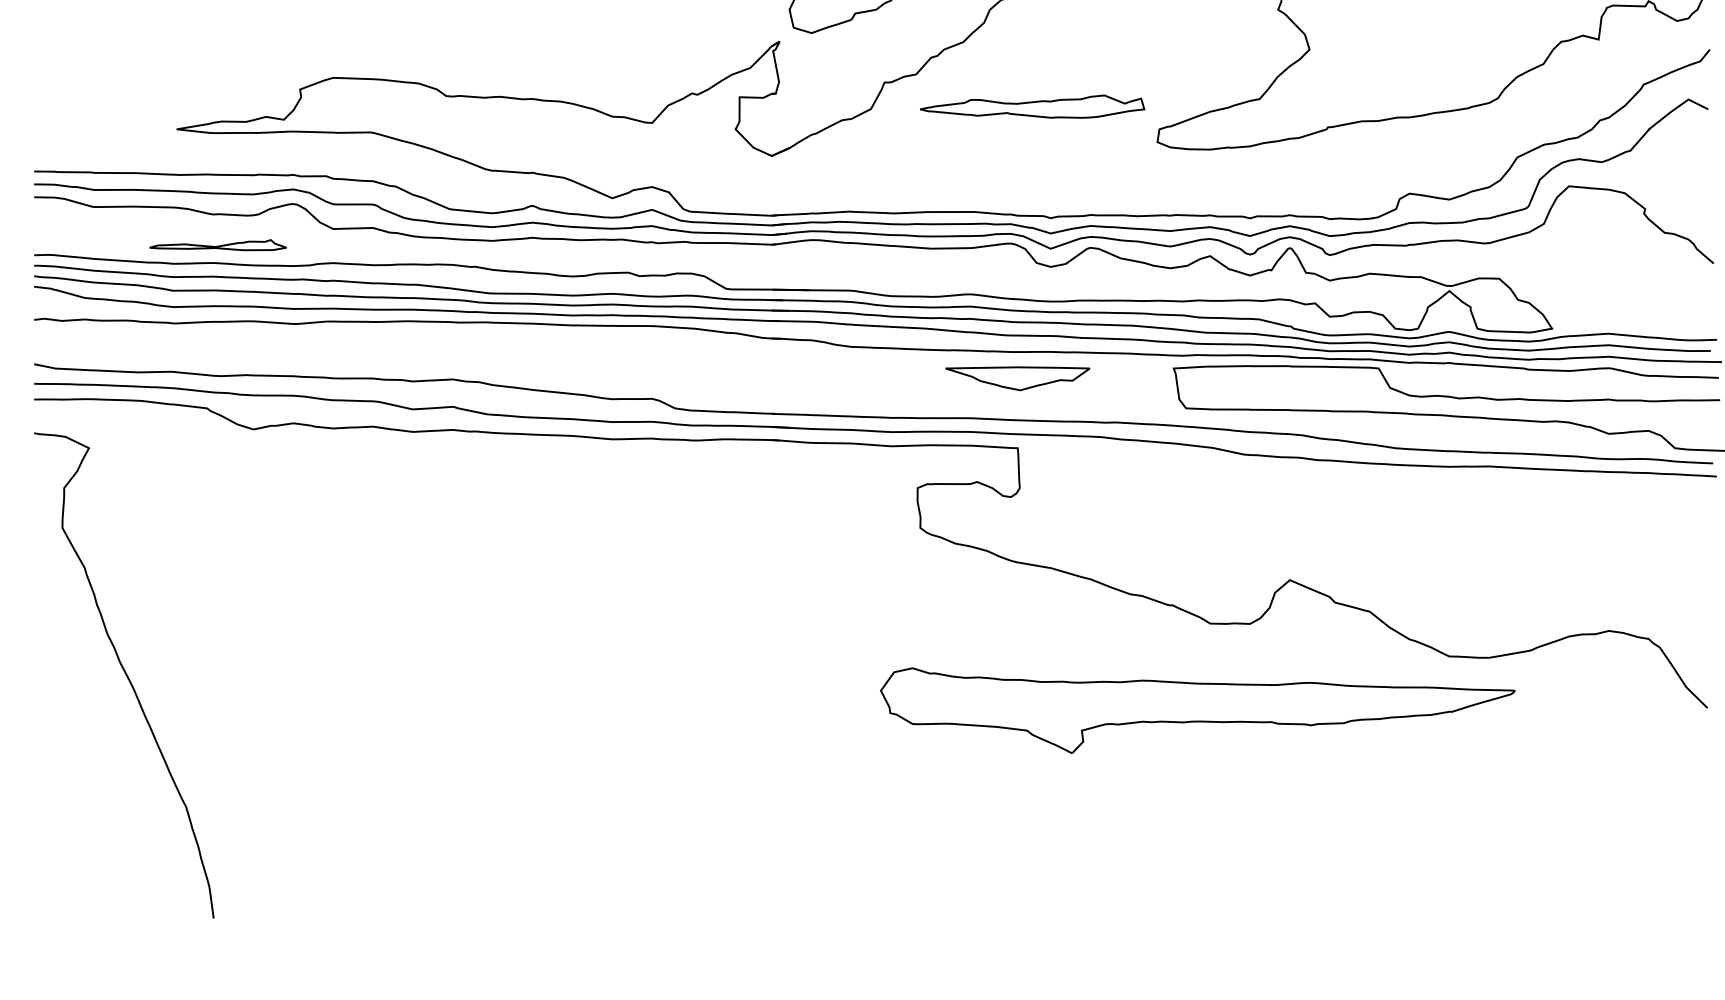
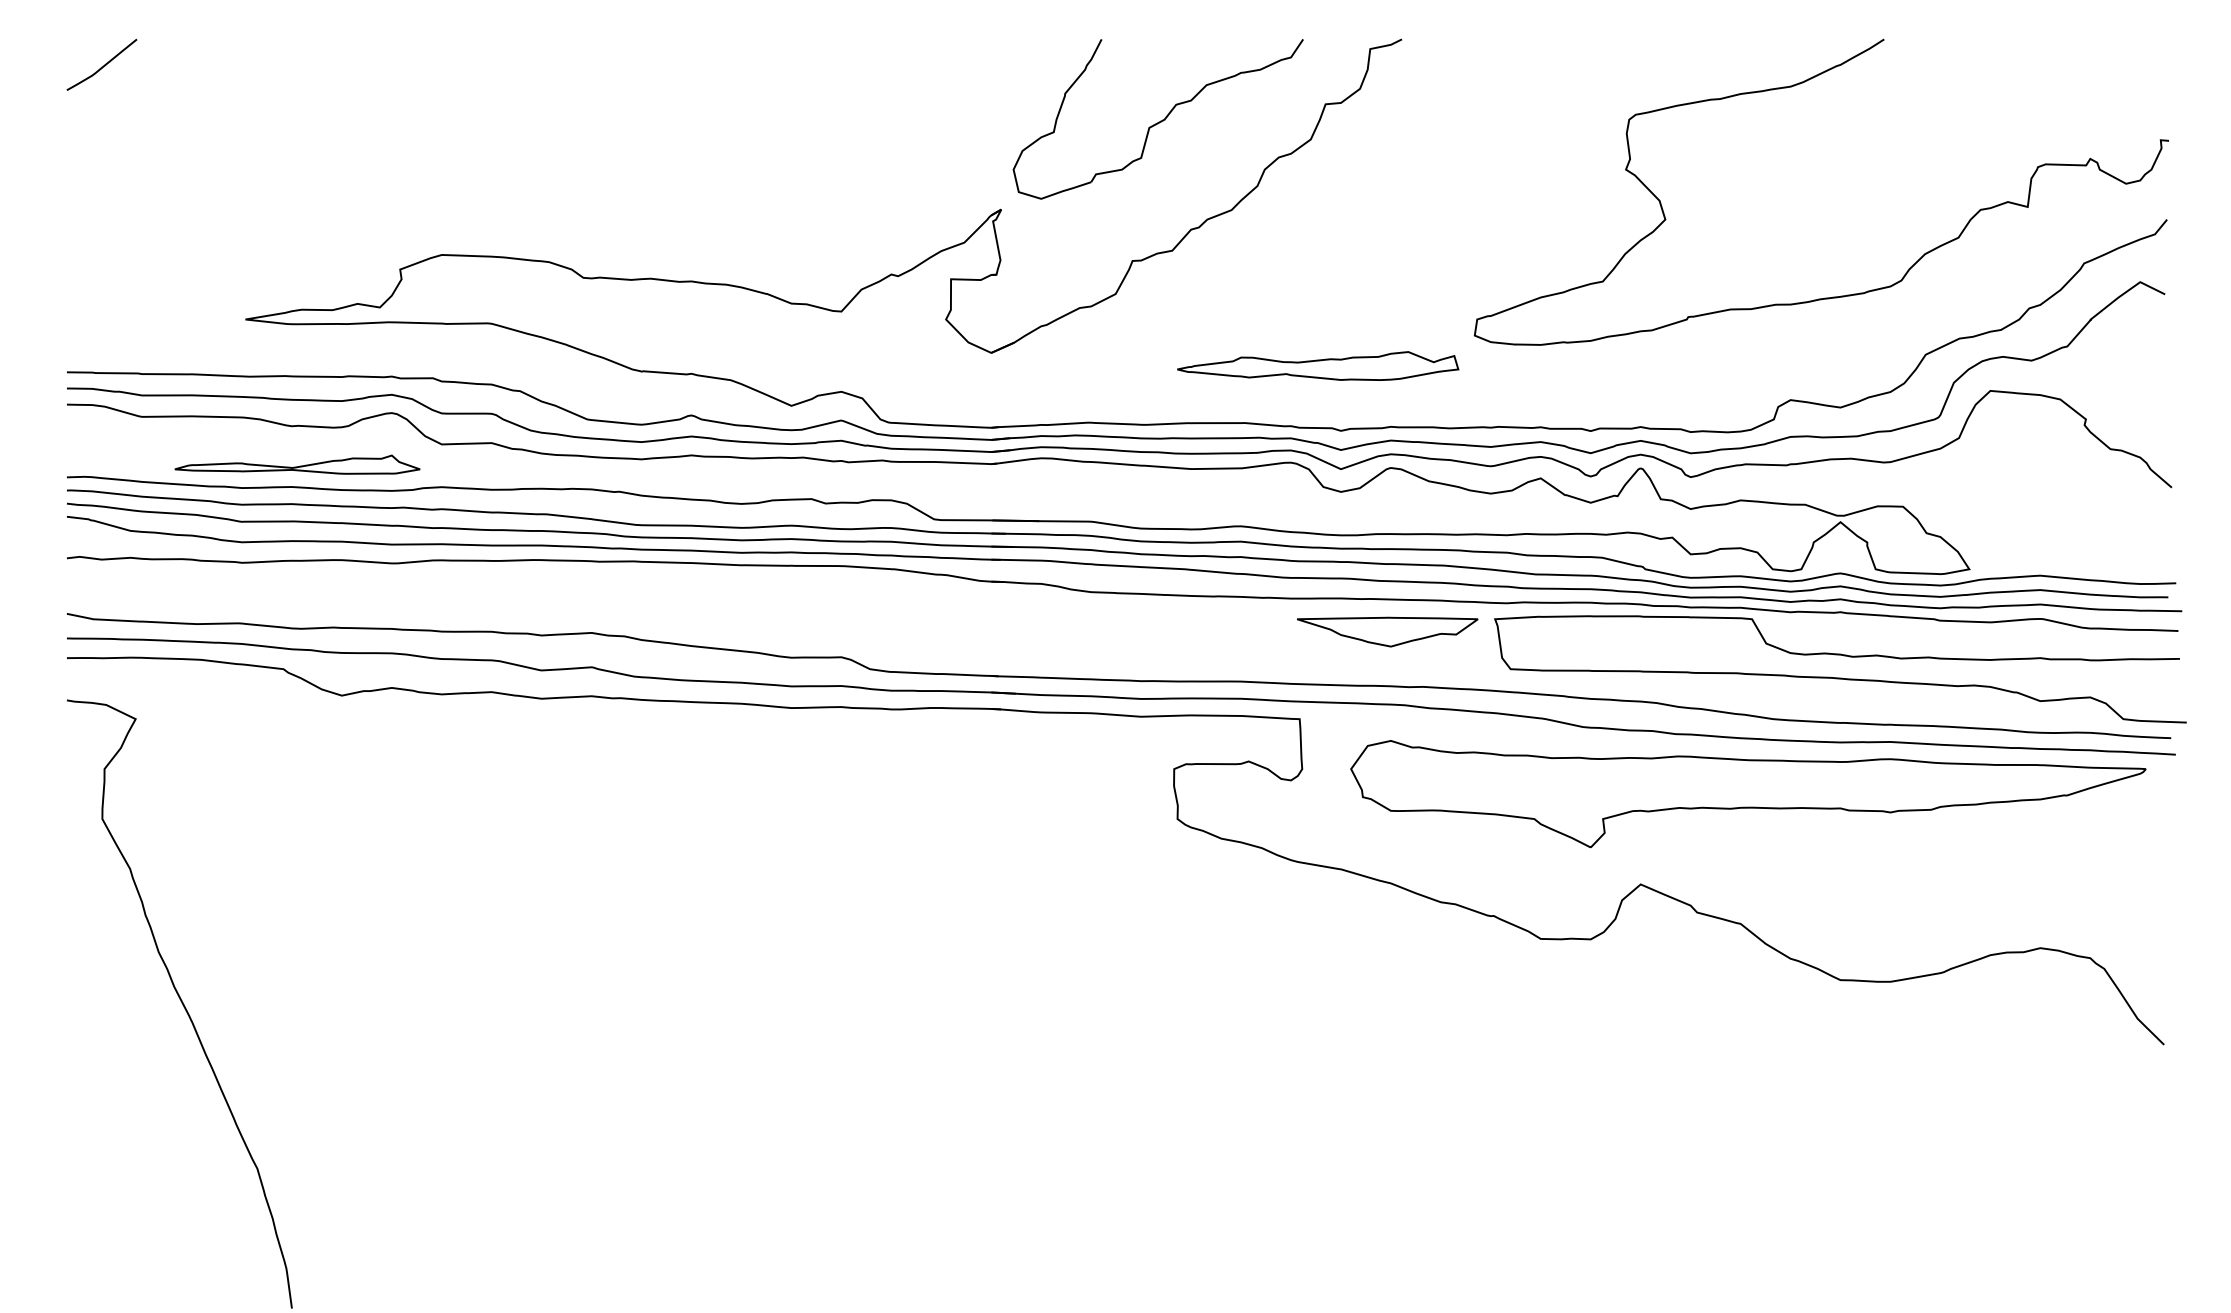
part: (1032, 106) -> (1318, 365), moved
part: (218, 245) -> (297, 464), size x1.43
part: (1017, 378) -> (1387, 631), moved
part: (1197, 711) -> (1748, 794), moved

